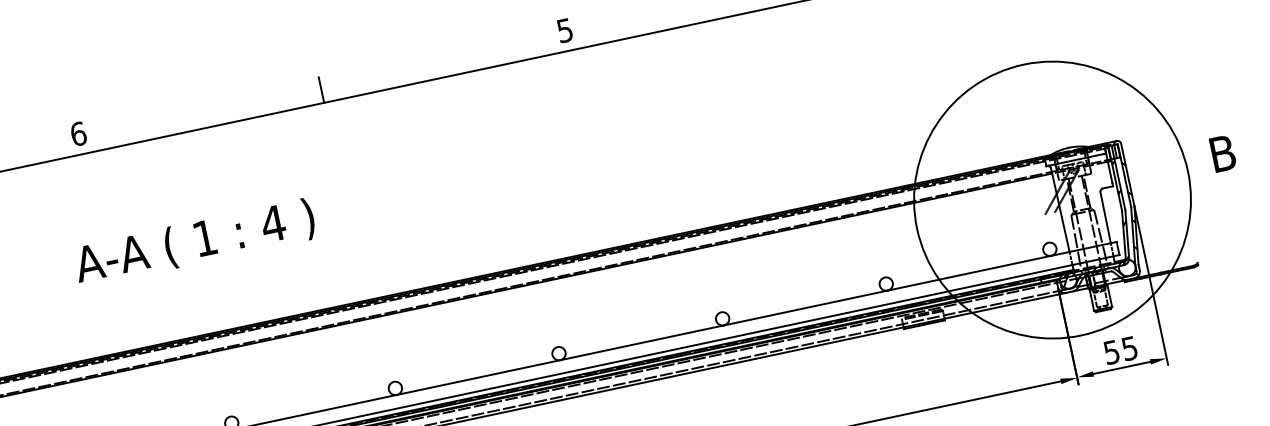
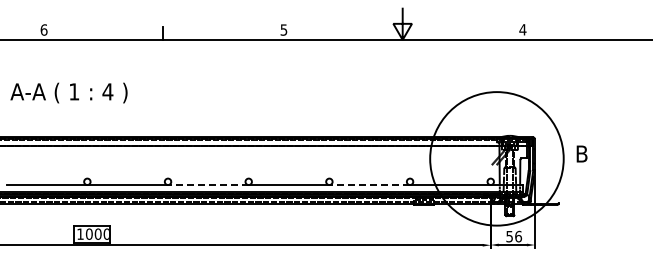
text: (193, 241) -> (68, 92), moved
line: (805, 309) -> (369, 185), solid -> dashed
text: (1129, 348) -> (518, 236), 55 -> 56
line: (476, 378) -> (207, 185), solid -> dashed

